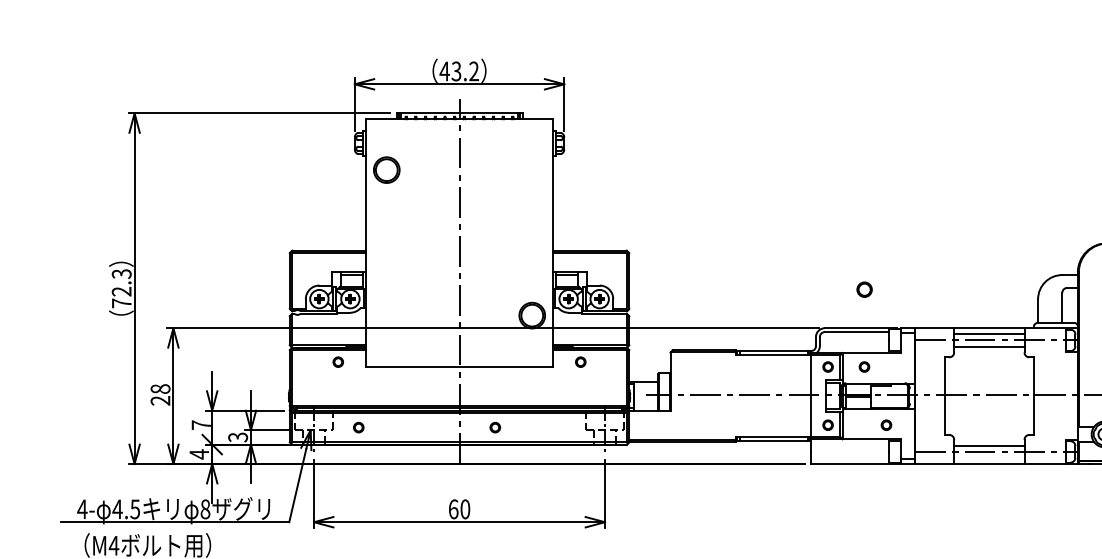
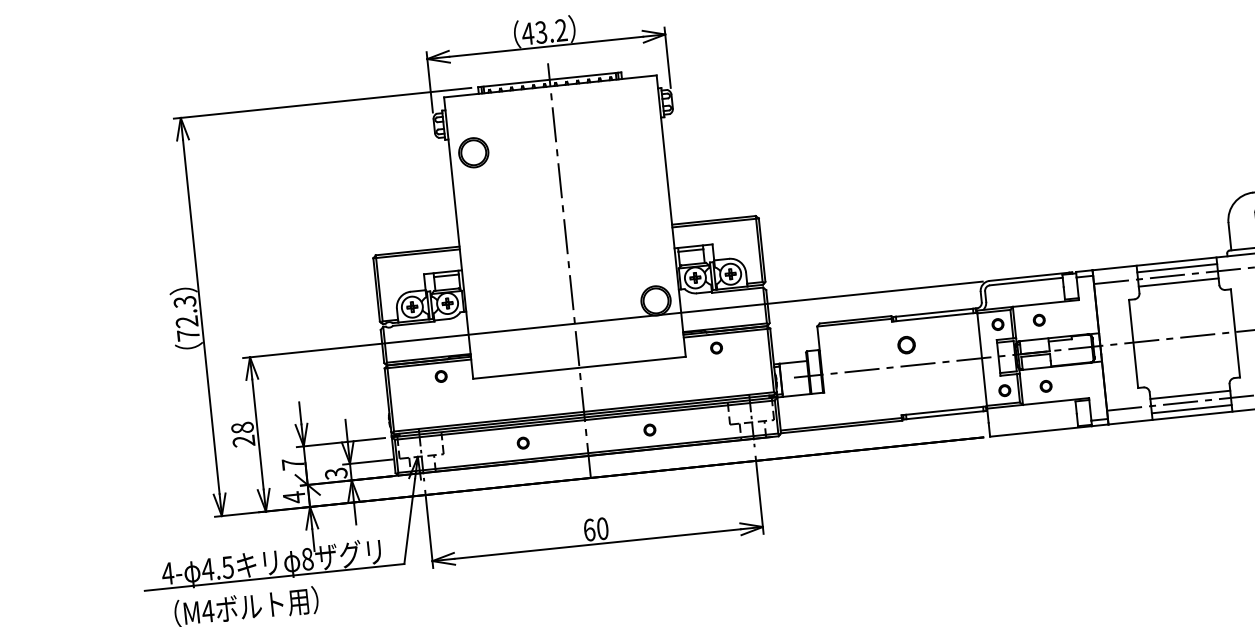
circle: (864, 289) -> (906, 344), moved
part: (886, 424) -> (1046, 385), moved
part: (358, 427) -> (522, 443), moved
part: (494, 427) -> (648, 430), moved
line: (989, 458) -> (1192, 409), added

